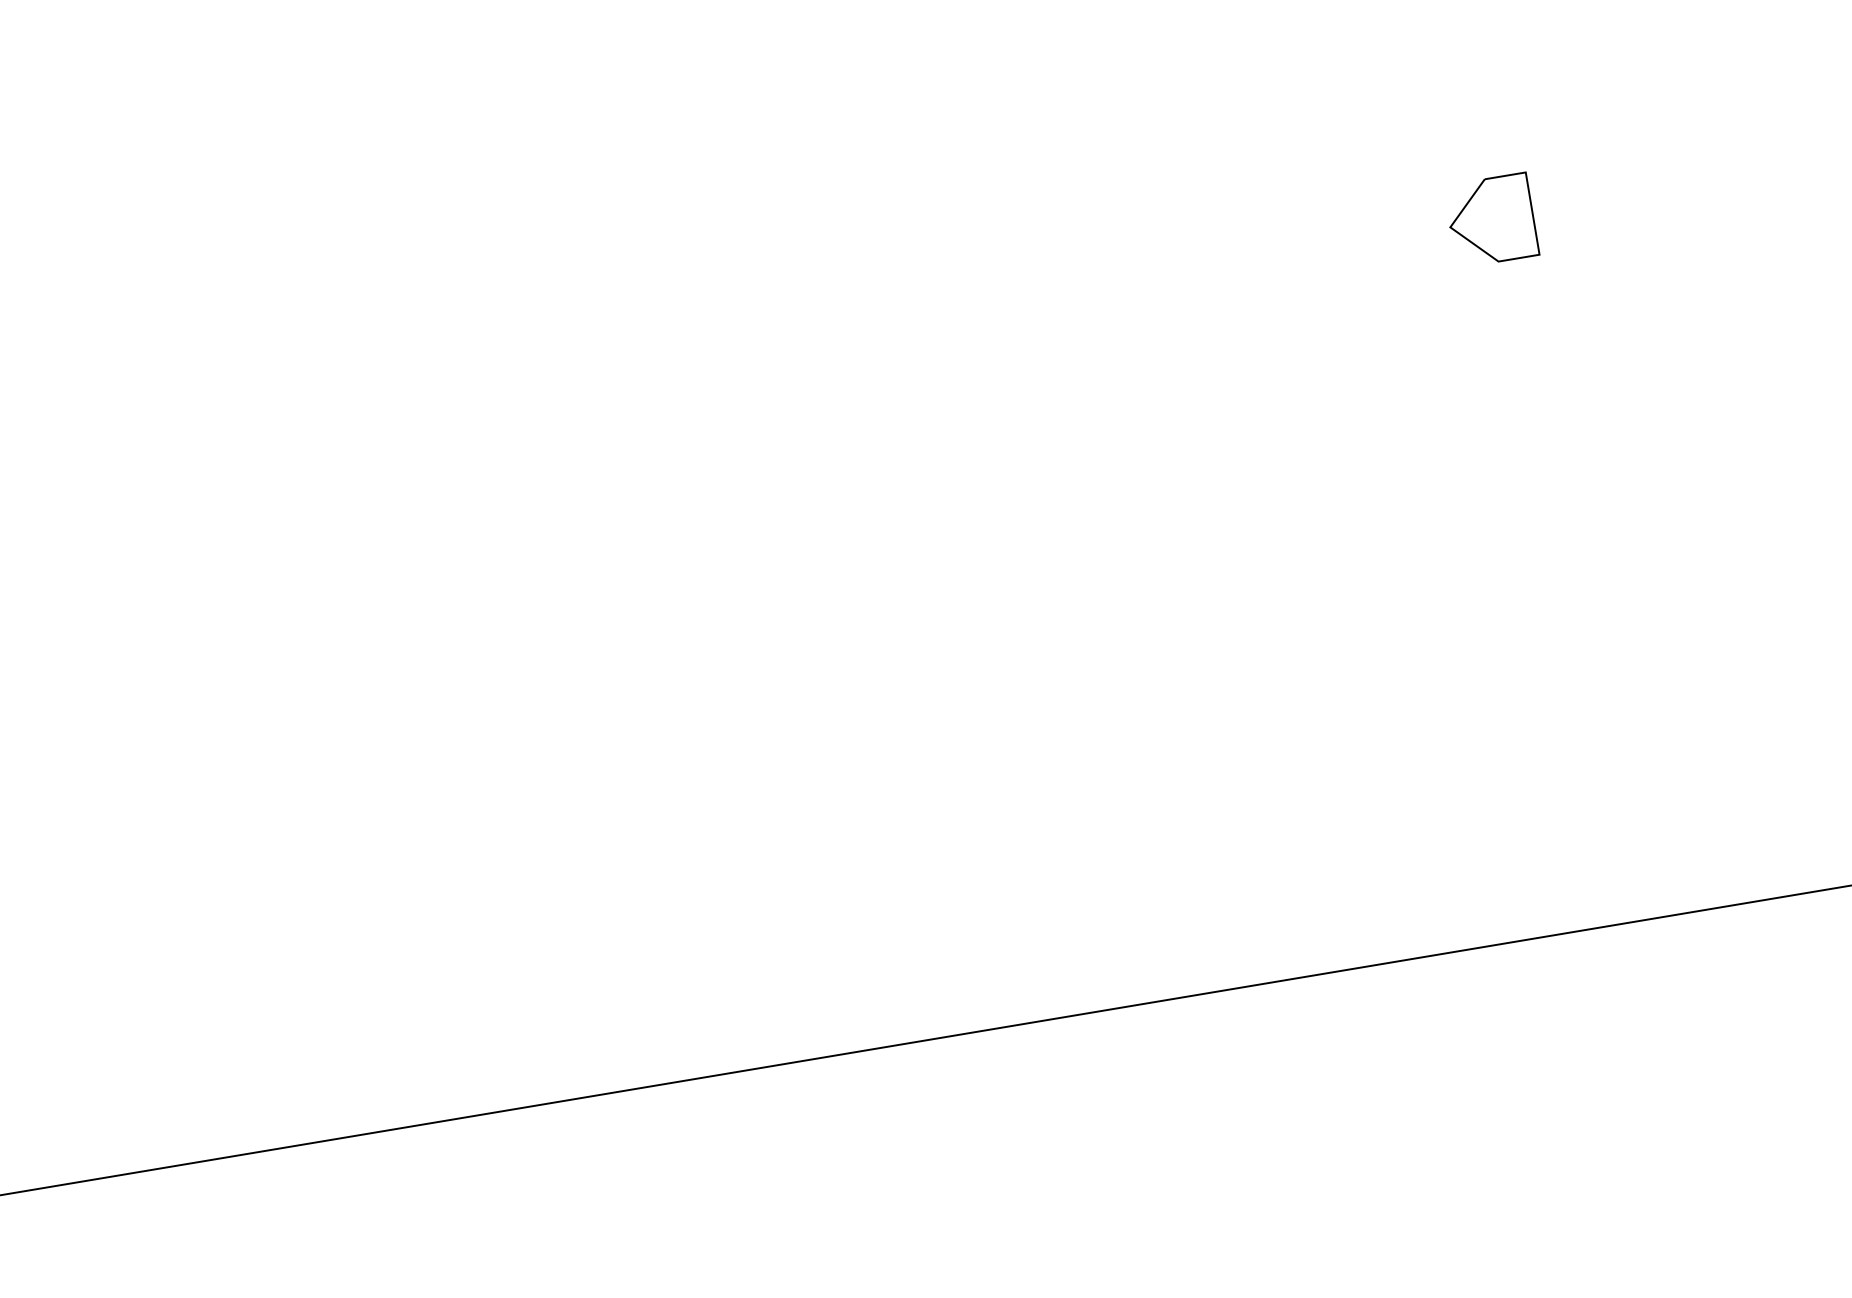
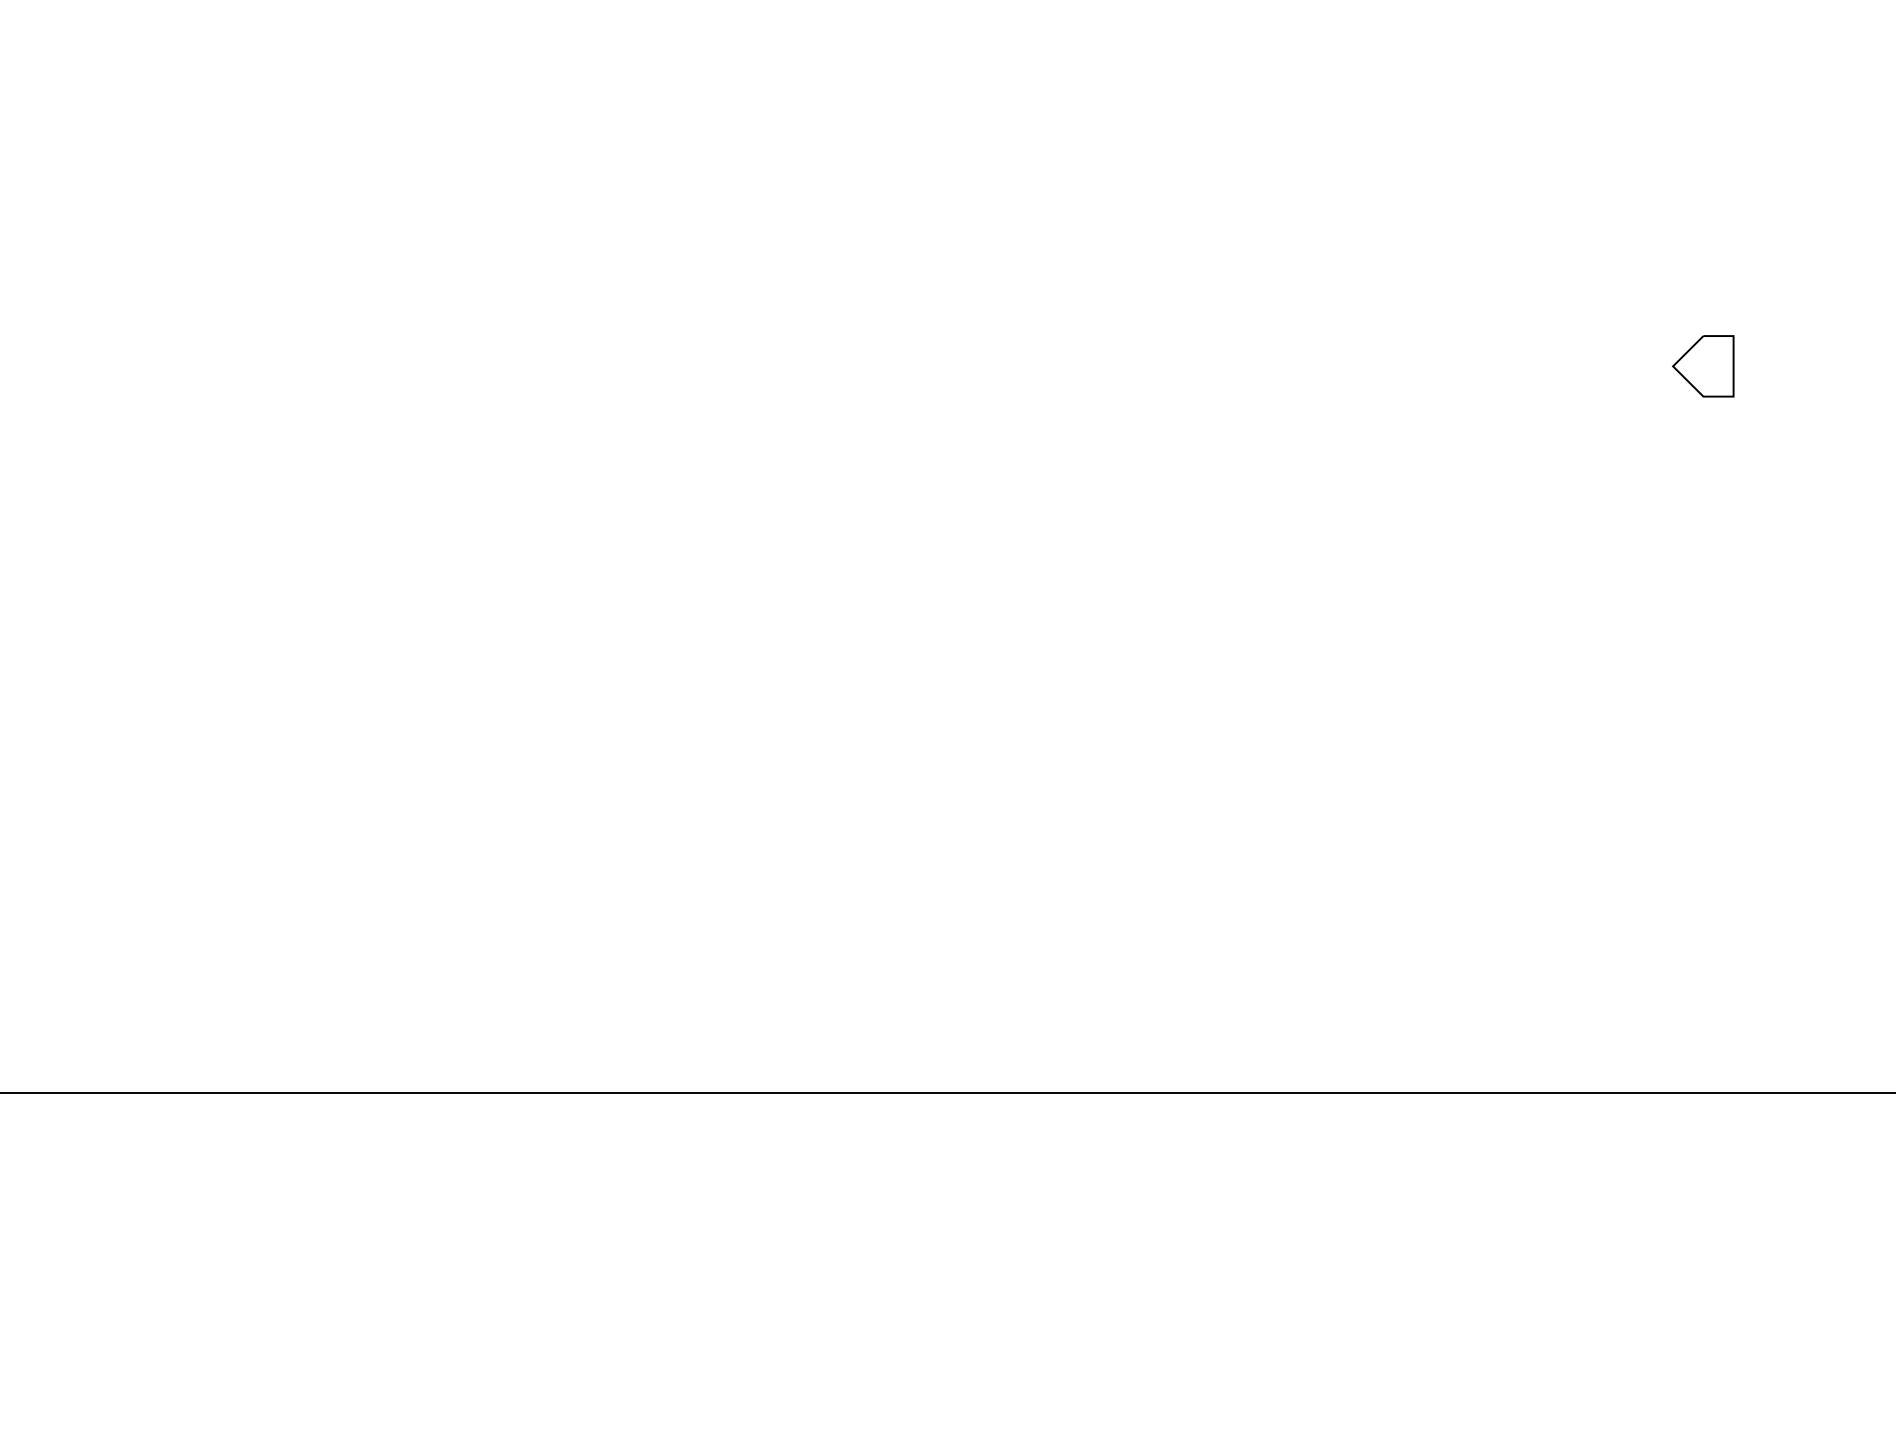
part: (1491, 220) -> (1703, 366), size x0.71

